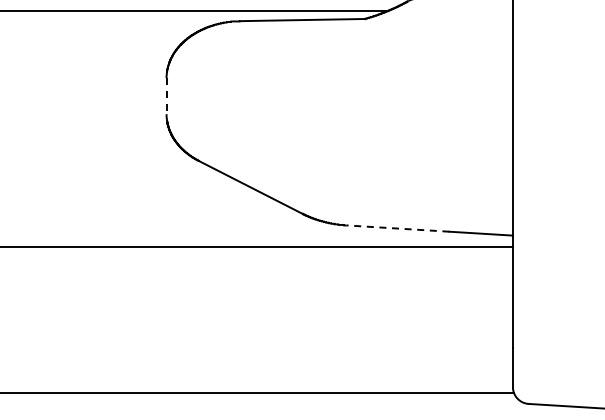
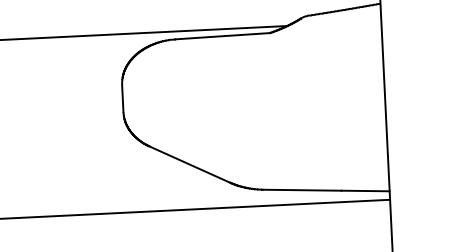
line: (166, 96) -> (122, 98), dashed -> solid
line: (397, 228) -> (302, 190), dashed -> solid

